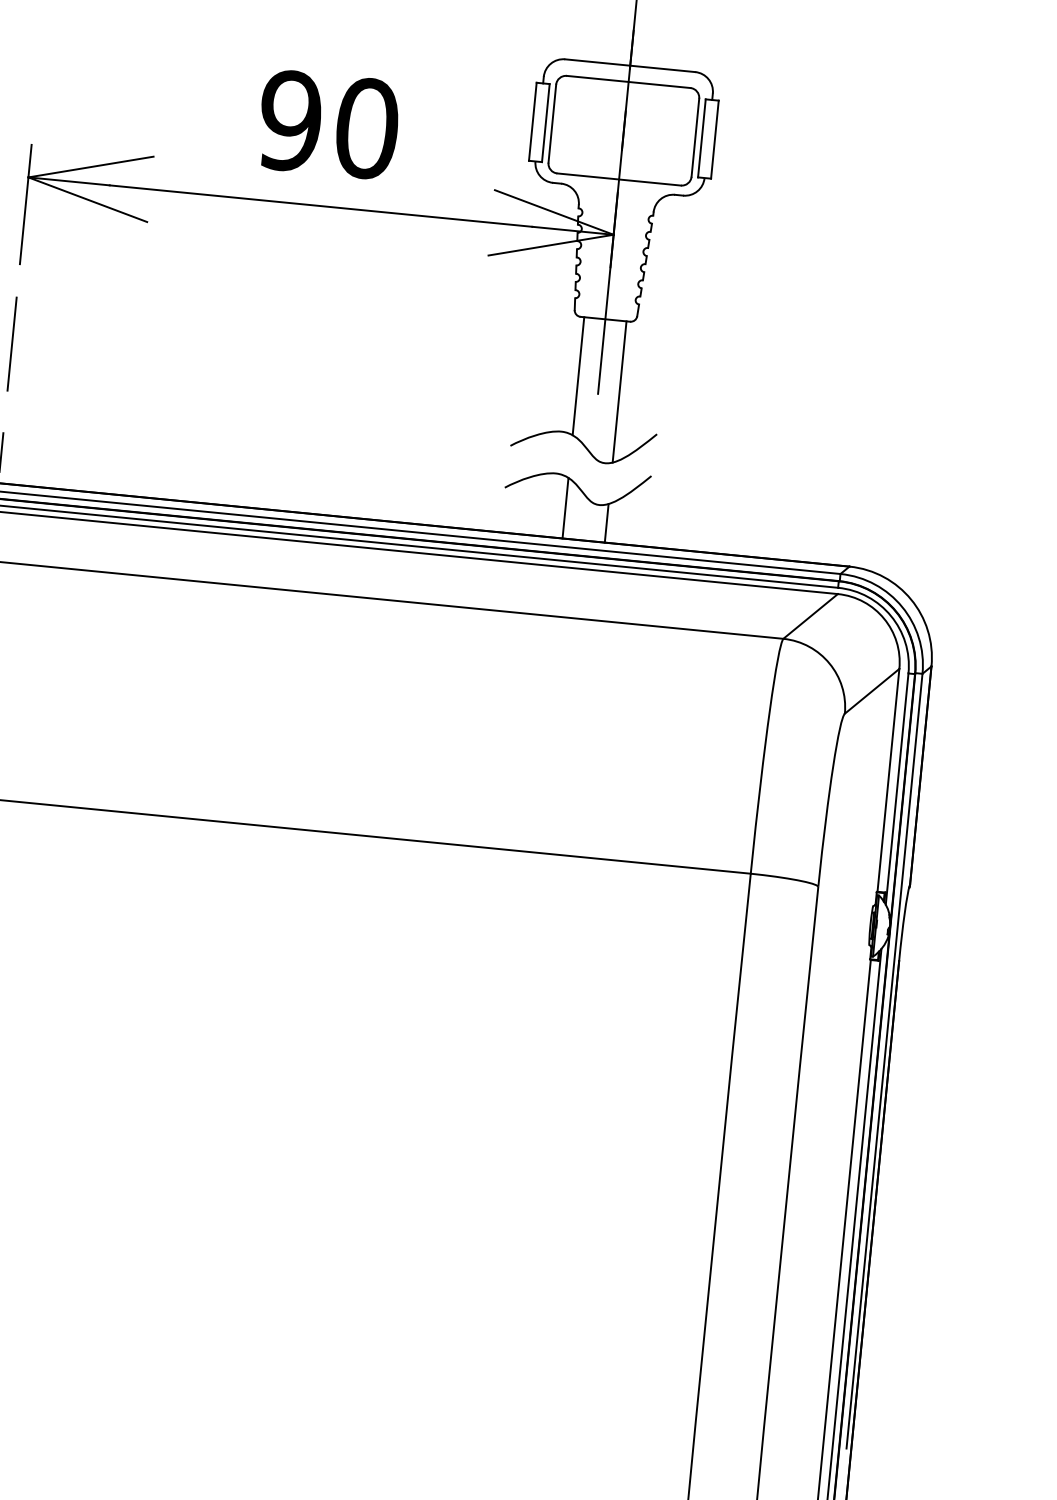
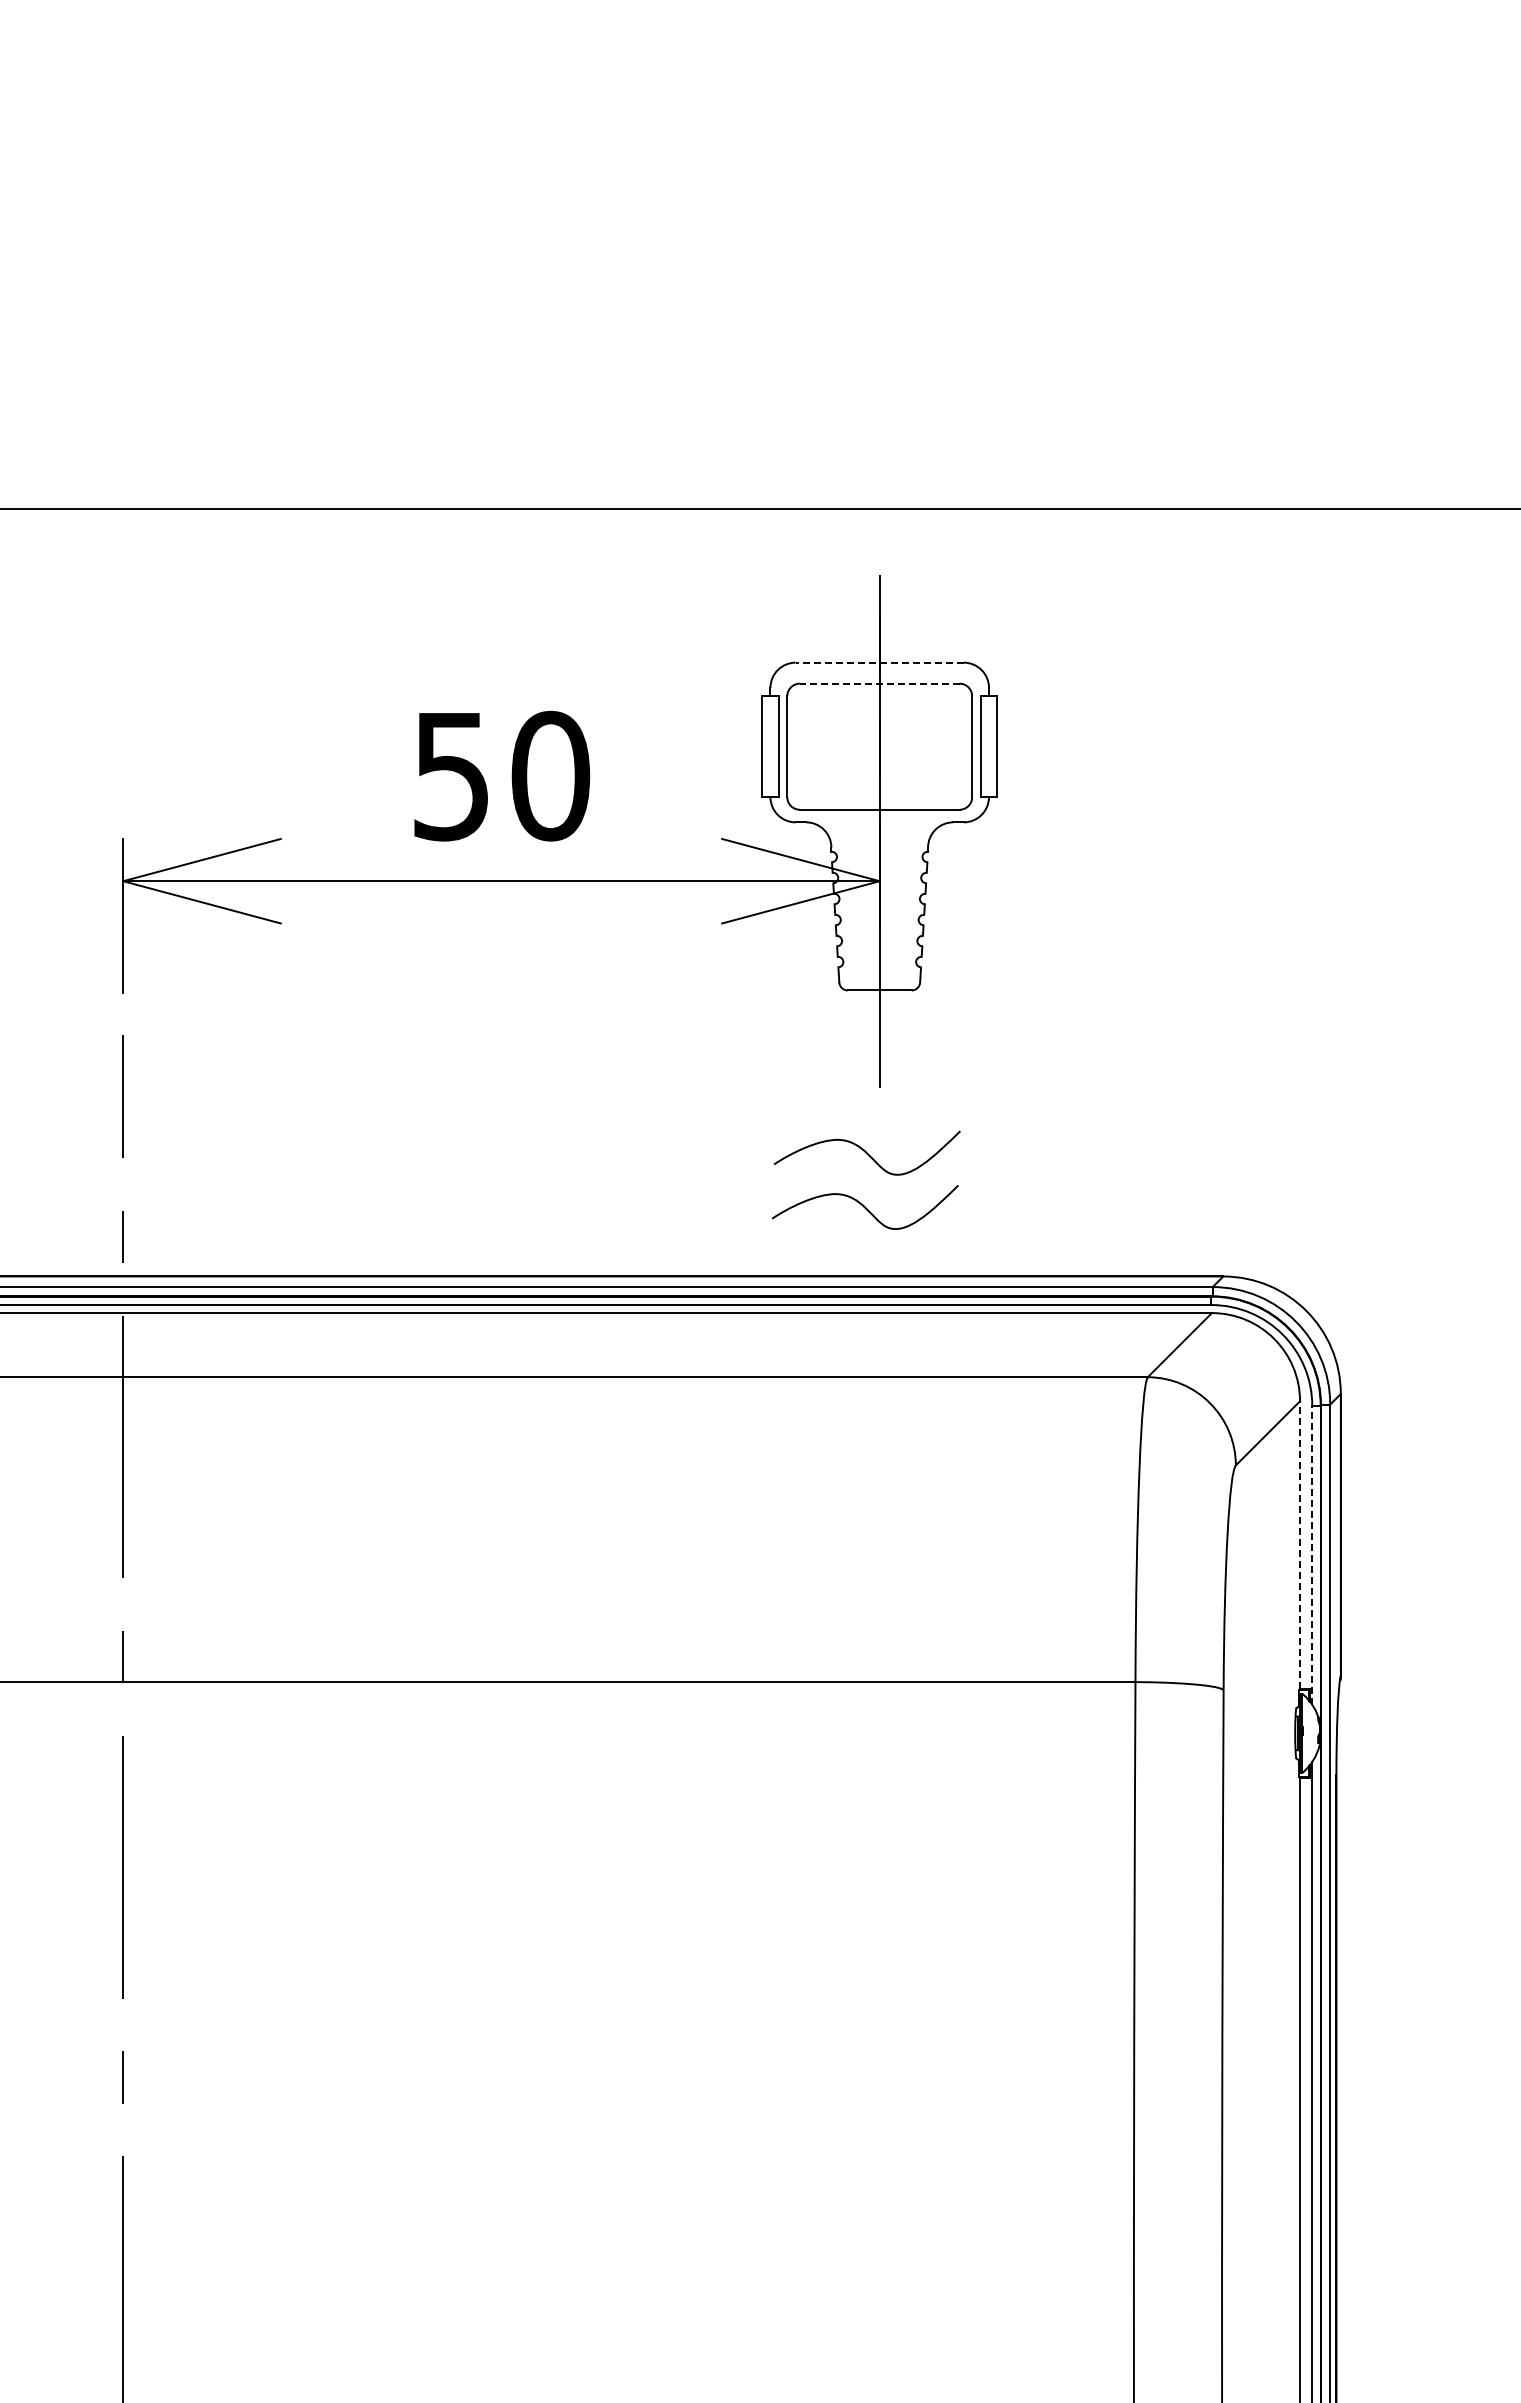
line: (630, 65) -> (879, 662), solid -> dashed
line: (628, 81) -> (879, 683), solid -> dashed
text: (290, 120) -> (451, 775), 90 -> 50
line: (578, 376) -> (852, 1066), removed
line: (619, 391) -> (907, 1081), removed
line: (565, 508) -> (852, 1237), removed
line: (607, 523) -> (907, 1251), removed
line: (888, 779) -> (1300, 1544), solid -> dashed
line: (897, 788) -> (1312, 1554), solid -> dashed

